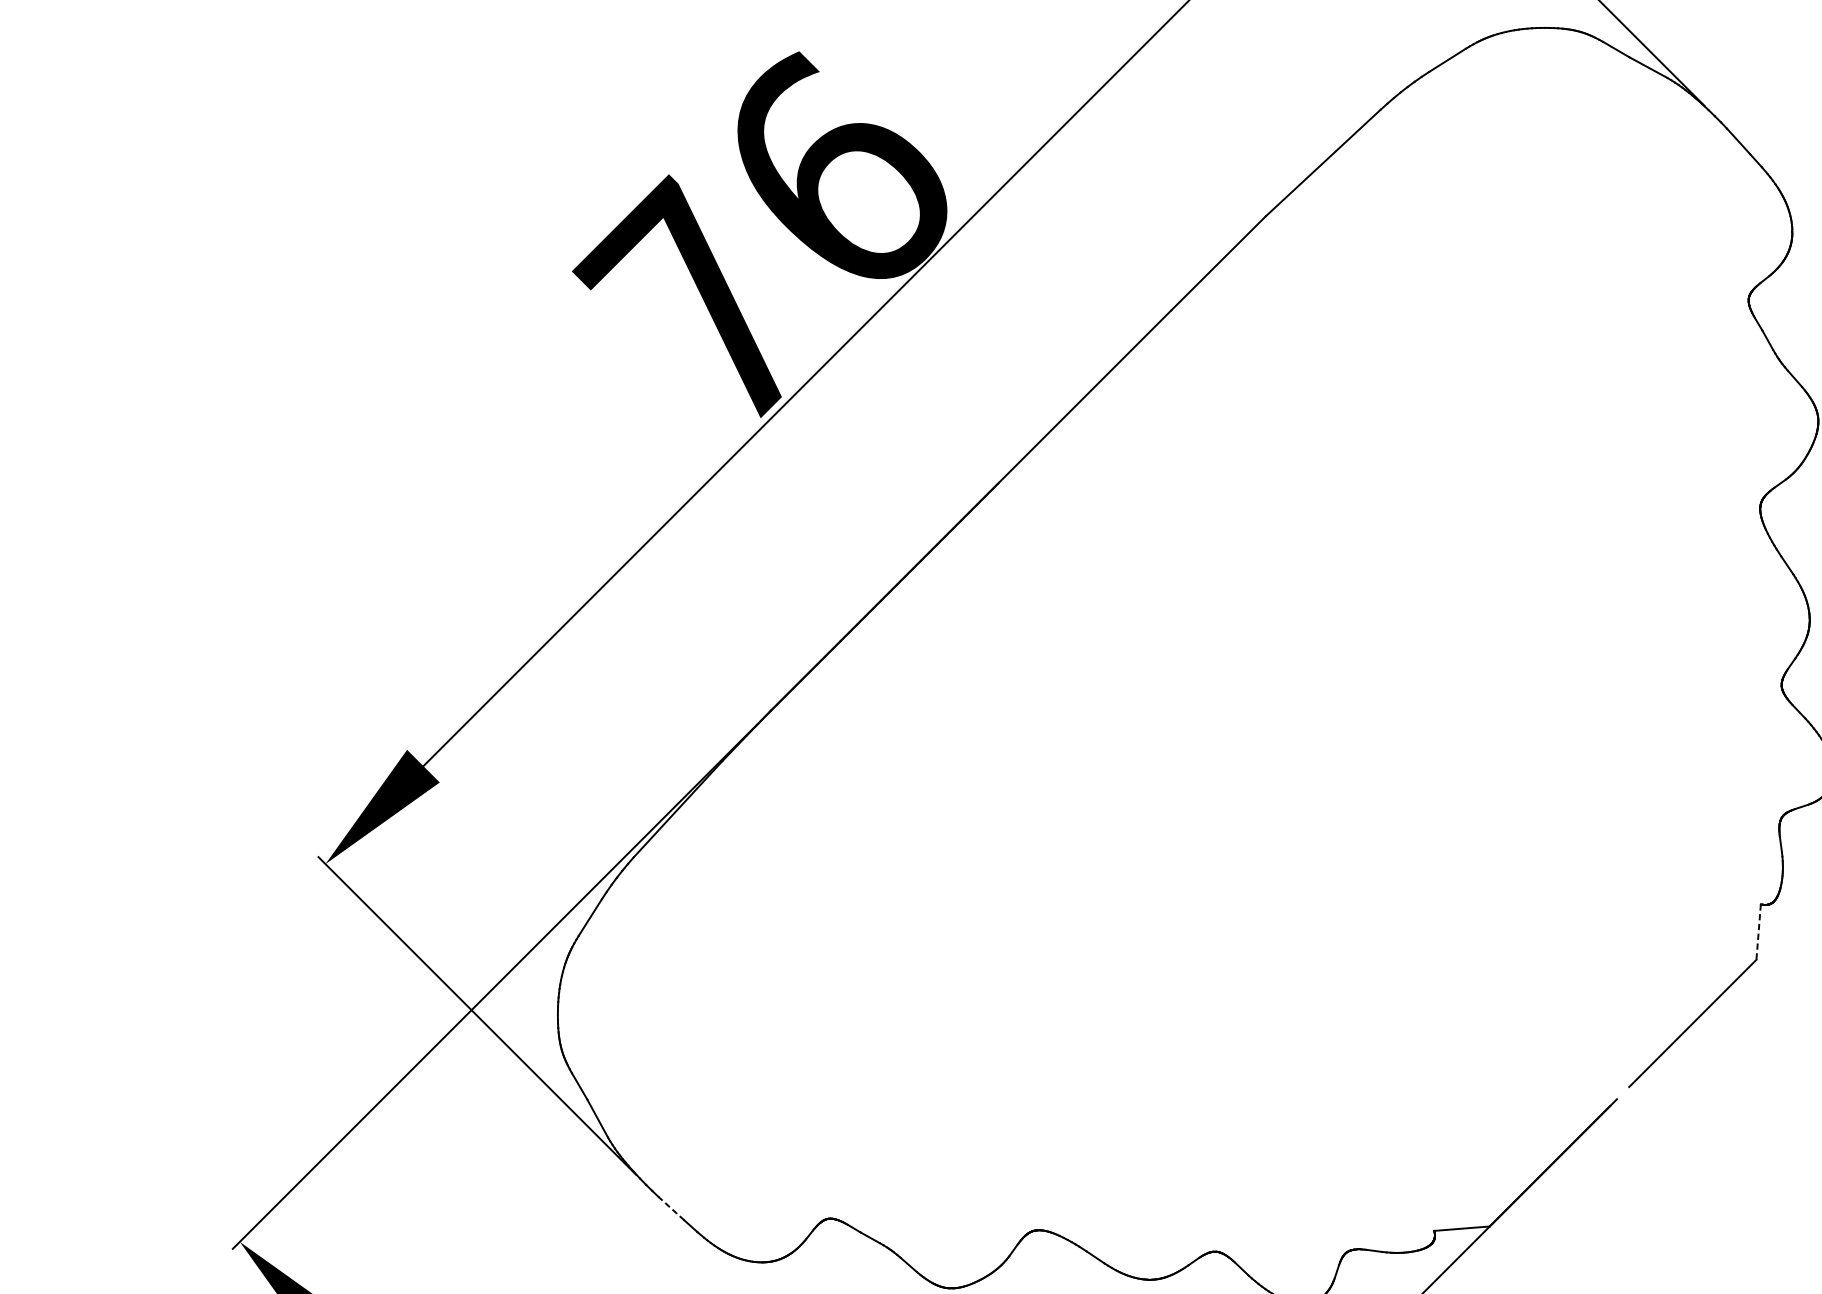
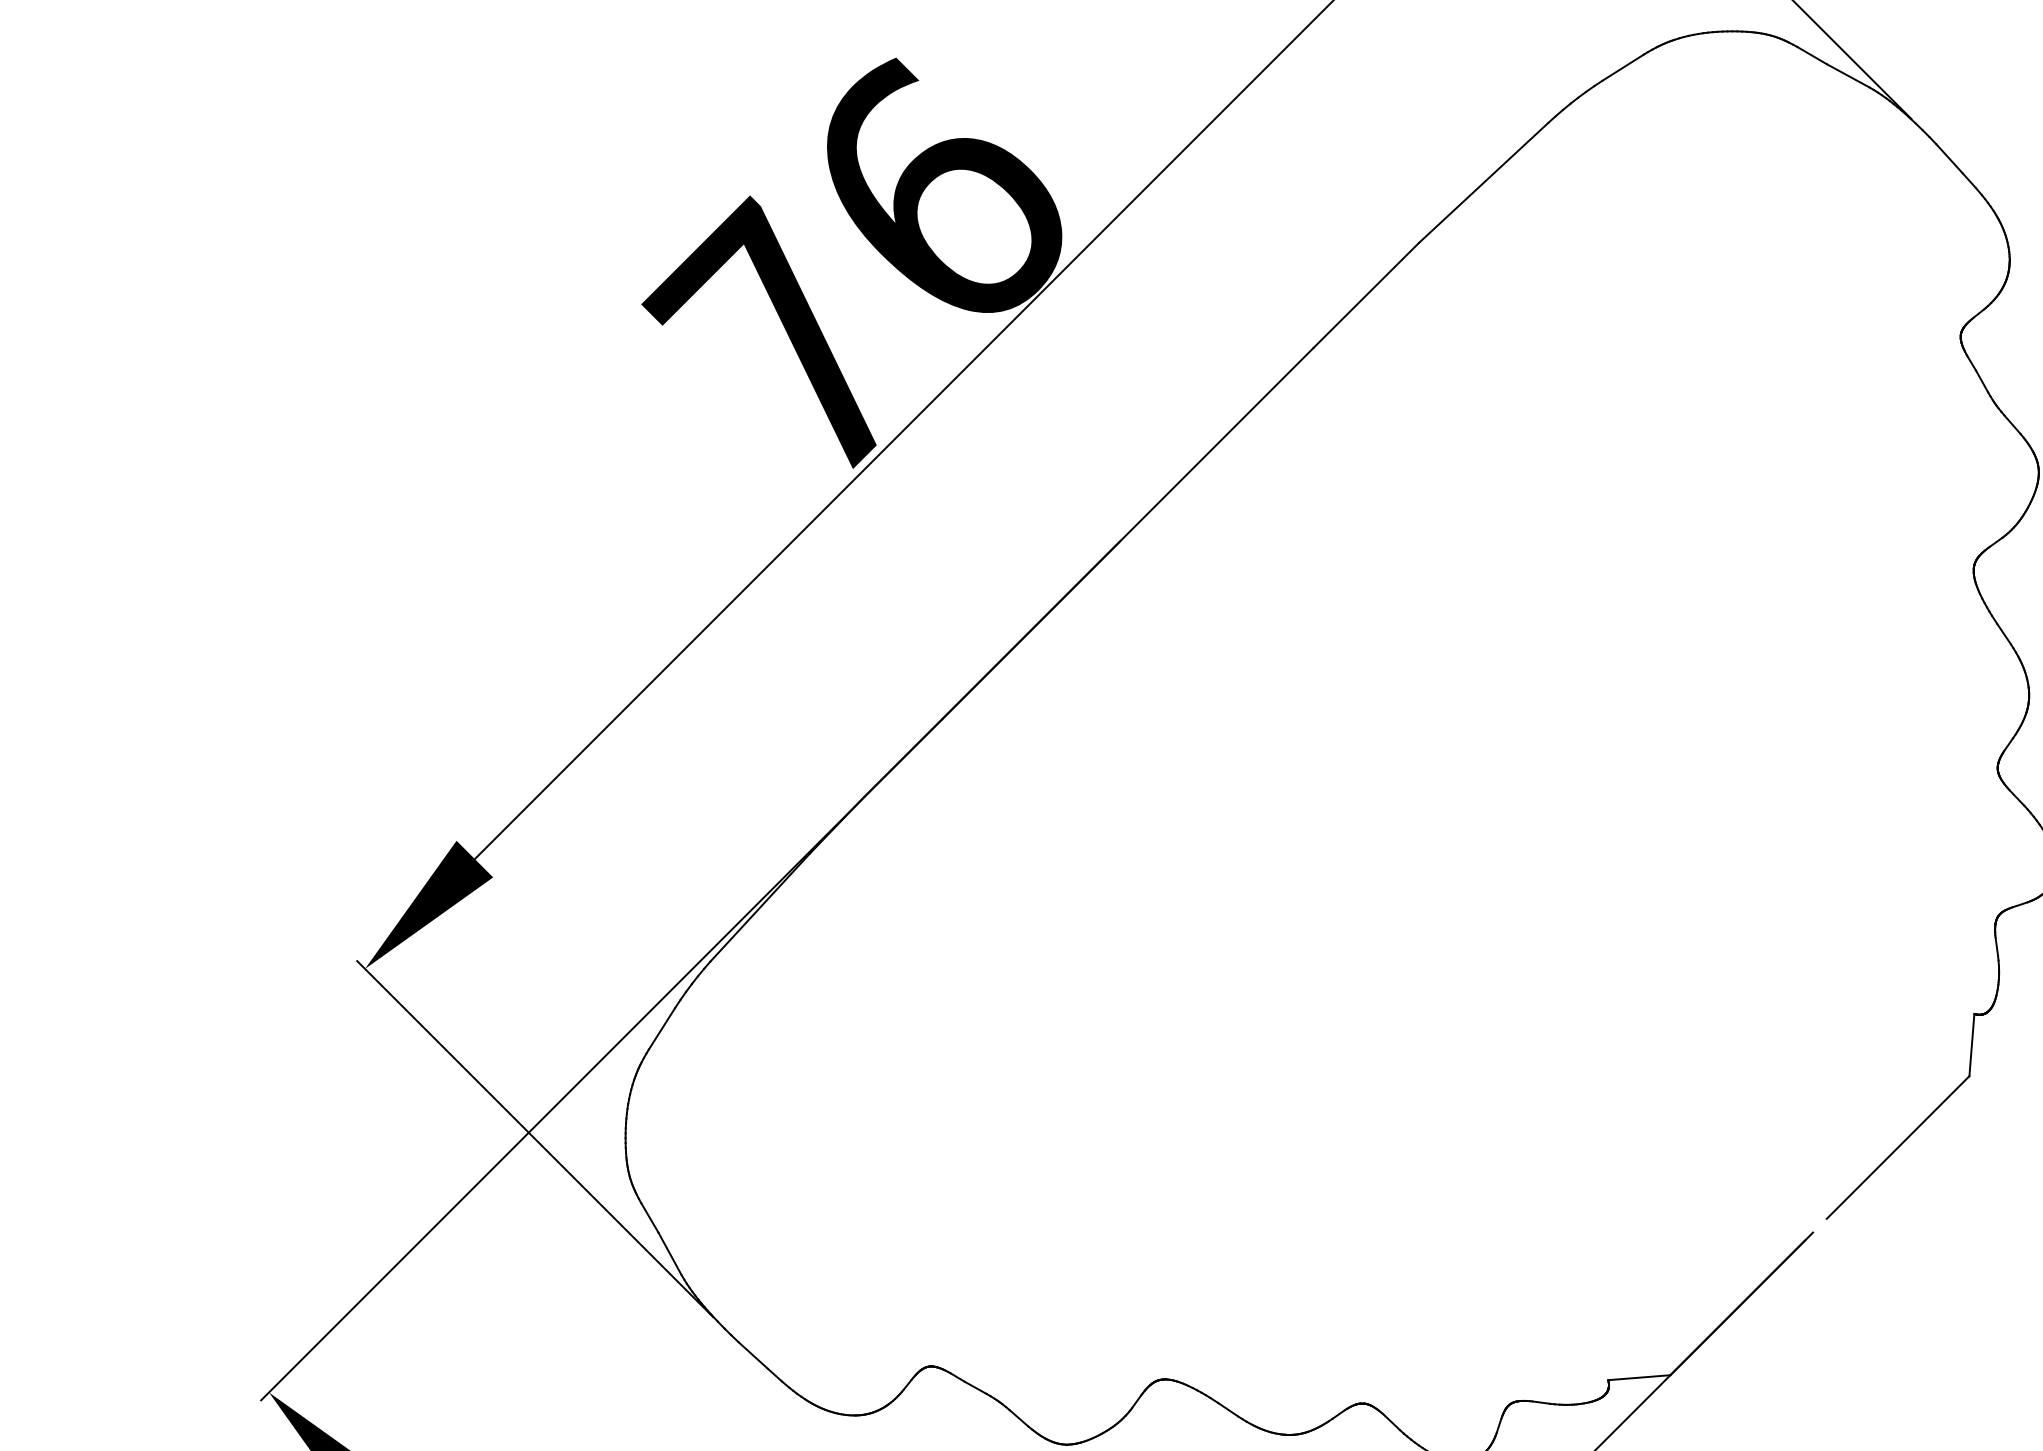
line: (1758, 932) -> (1971, 1045), dashed -> solid
line: (671, 1208) -> (752, 1355), dashed -> solid

